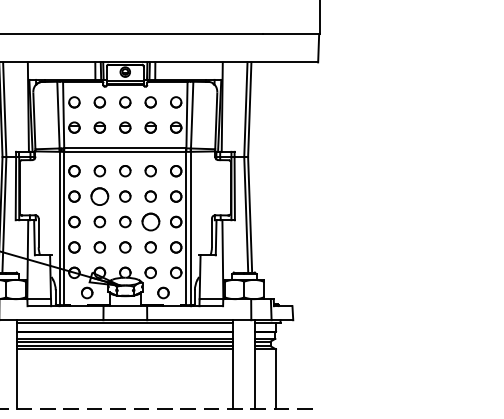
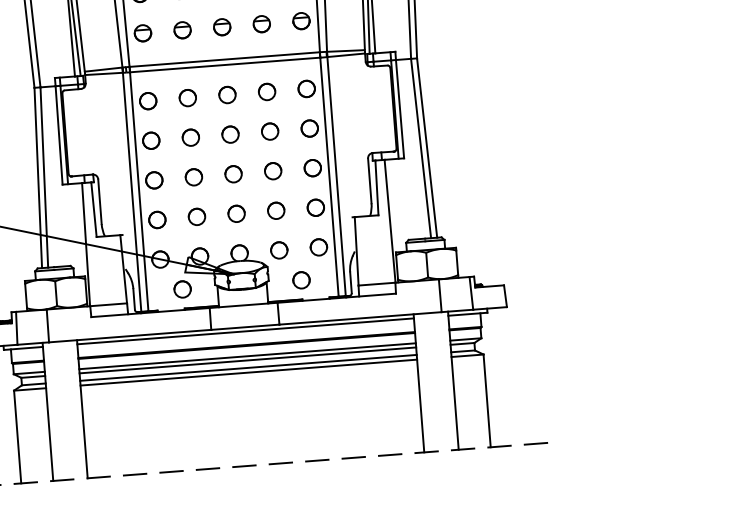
part: (99, 196) -> (190, 137), size x0.62
part: (150, 221) -> (272, 170), size x0.62

